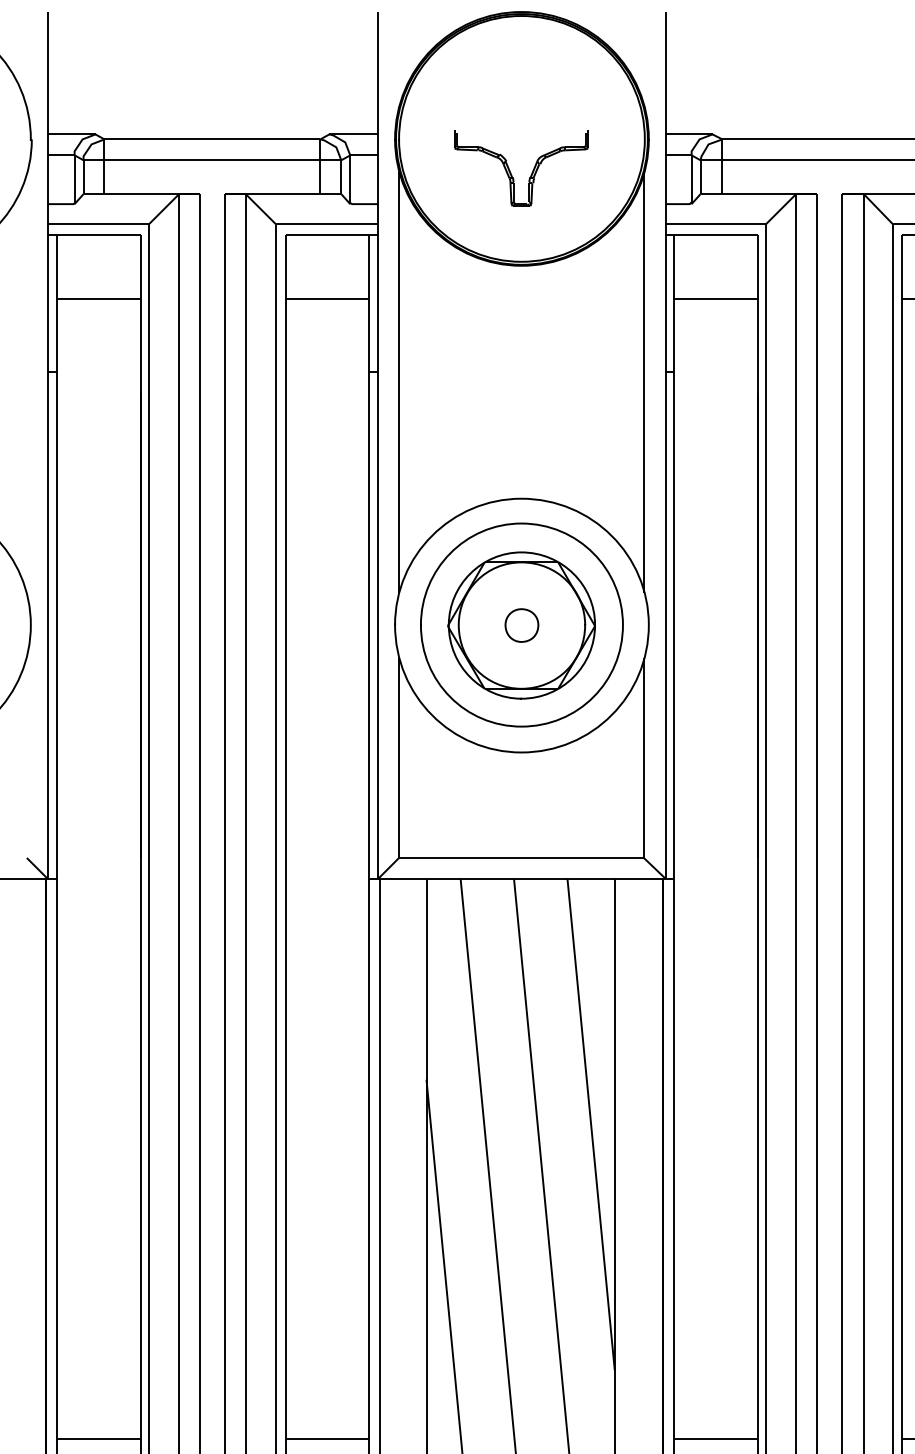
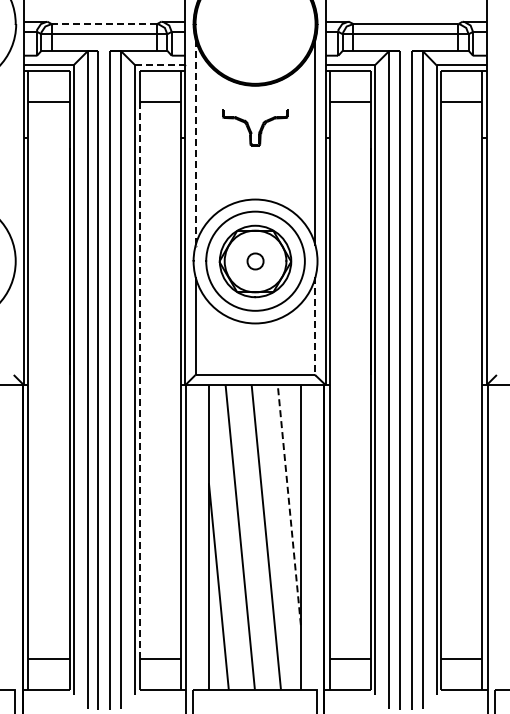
line: (210, 140) -> (103, 24), solid -> dashed
part: (521, 168) -> (255, 127), moved
line: (327, 224) -> (160, 65), solid -> dashed
line: (398, 383) -> (195, 143), solid -> dashed
line: (644, 760) -> (315, 327), solid -> dashed
line: (286, 867) -> (140, 379), solid -> dashed
line: (591, 1125) -> (289, 505), solid -> dashed

